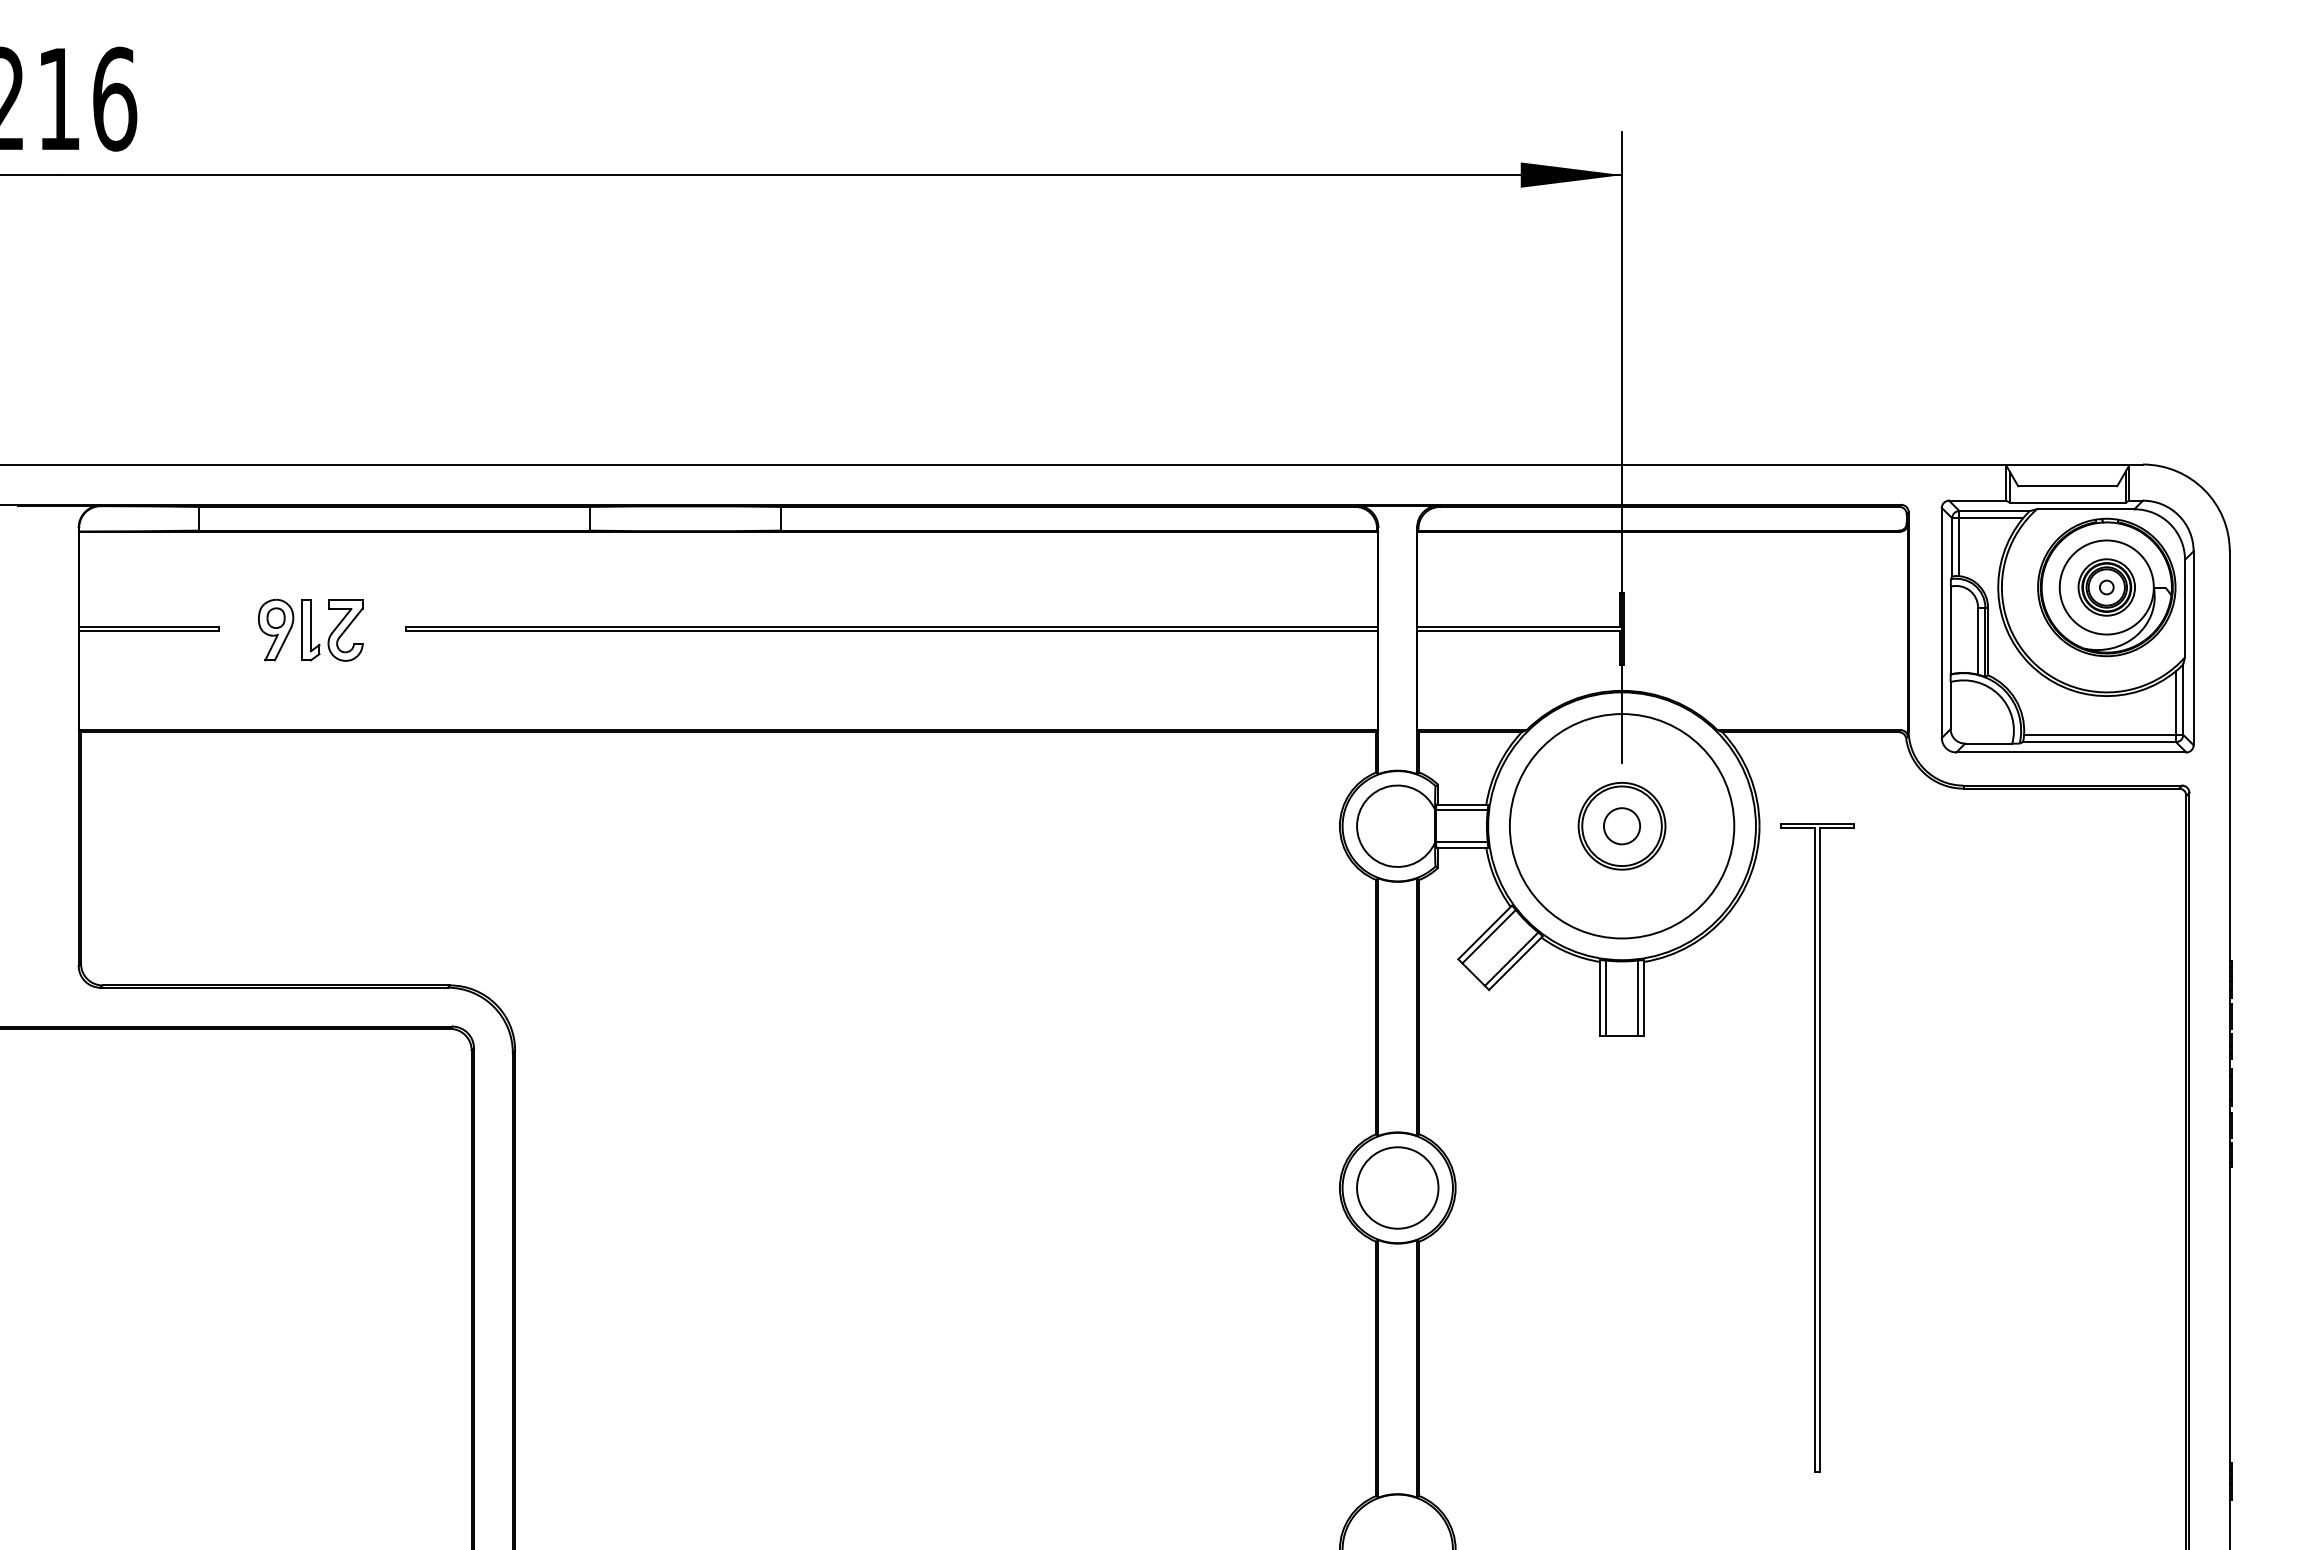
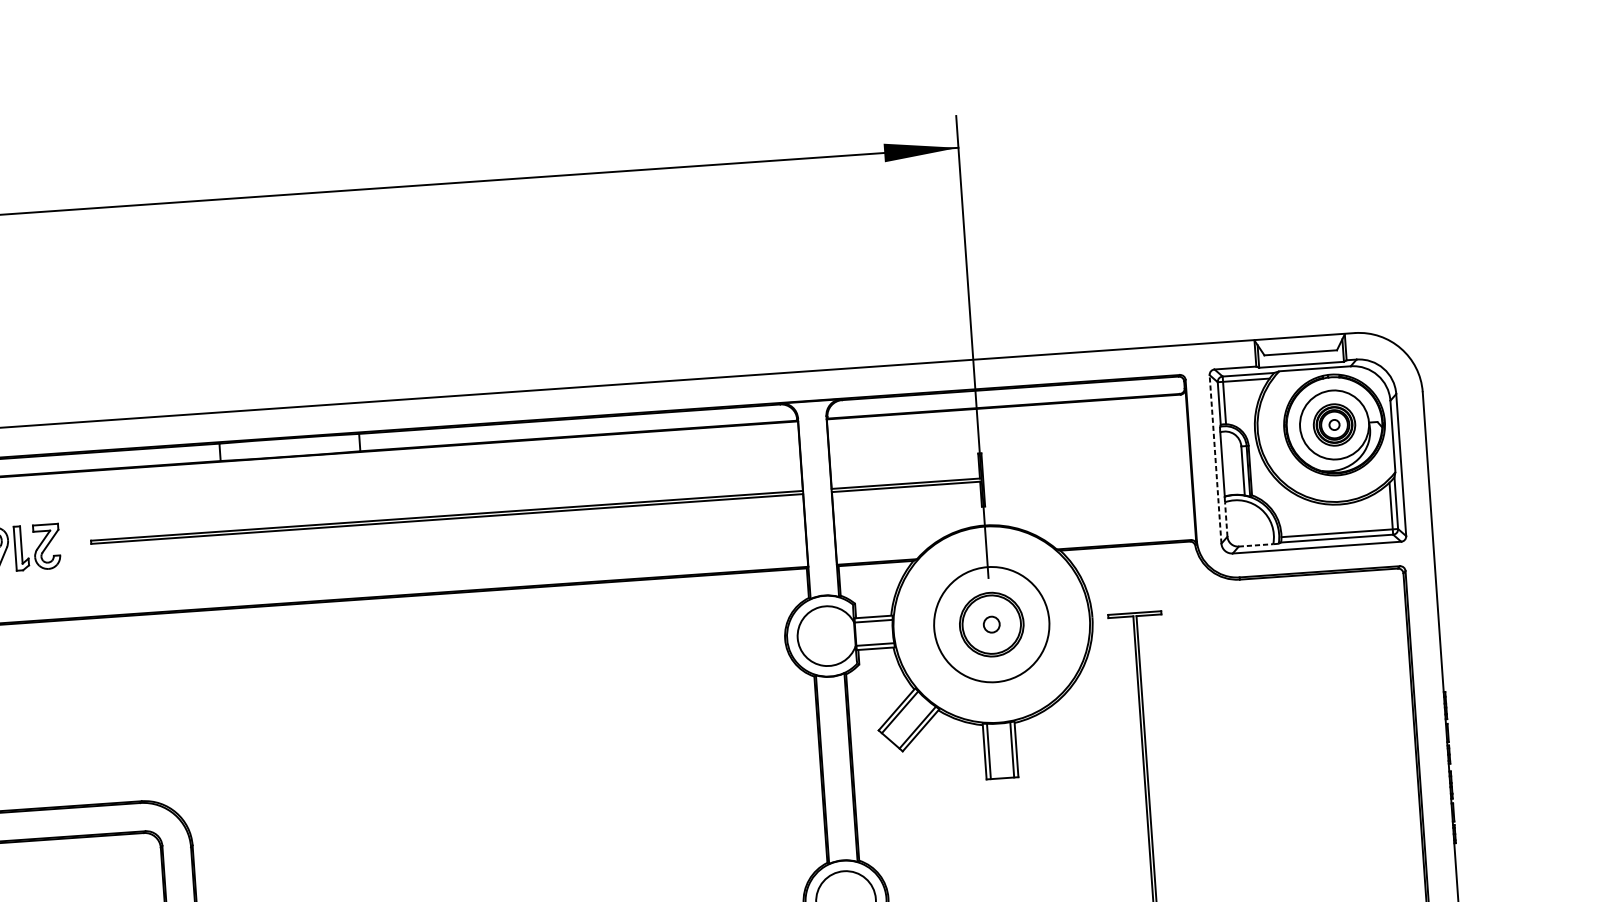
line: (1941, 622) -> (1215, 459), solid -> dashed
line: (1950, 705) -> (1226, 519), solid -> dashed
line: (1988, 743) -> (1255, 545), solid -> dashed
circle: (1621, 826) -> (991, 624), size x0.6
circle: (1621, 826) -> (991, 624), size x0.7

